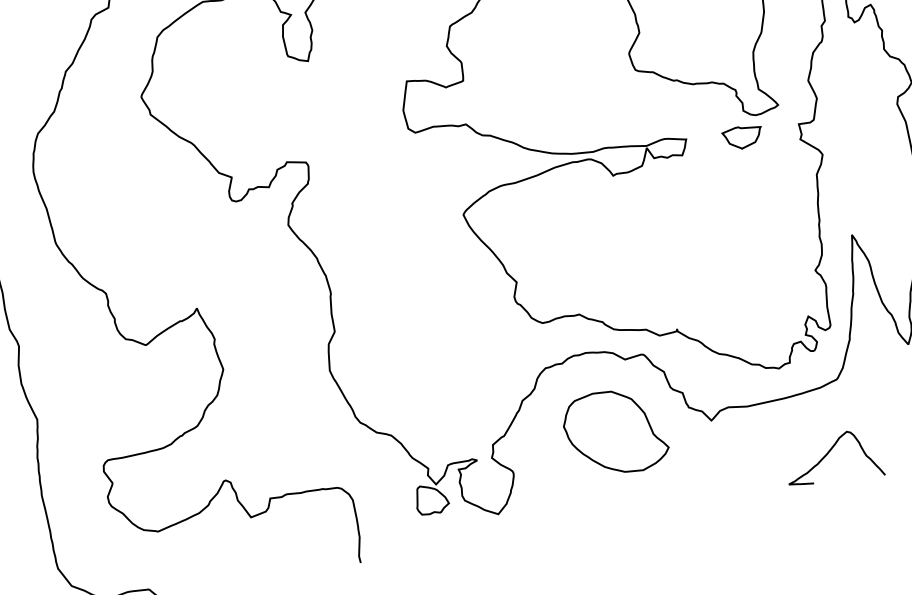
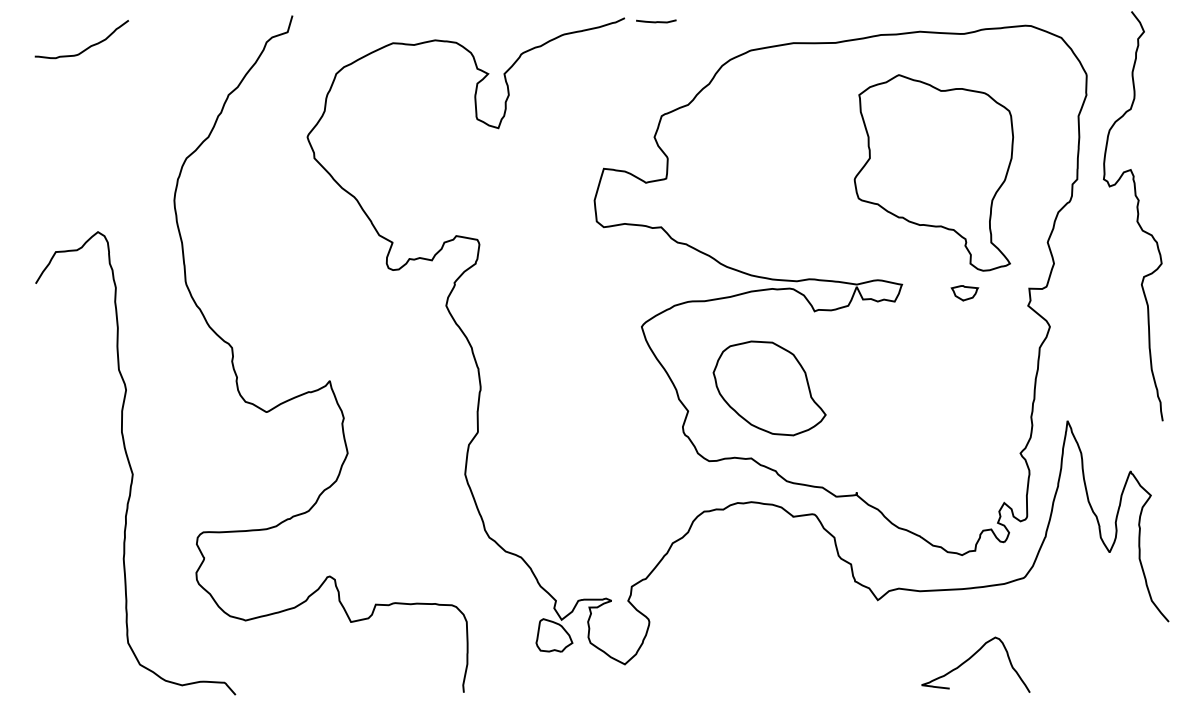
part: (742, 137) -> (964, 293), size x0.6
part: (615, 432) -> (769, 388), moved
curve: (828, 453) -> (971, 658), moved

